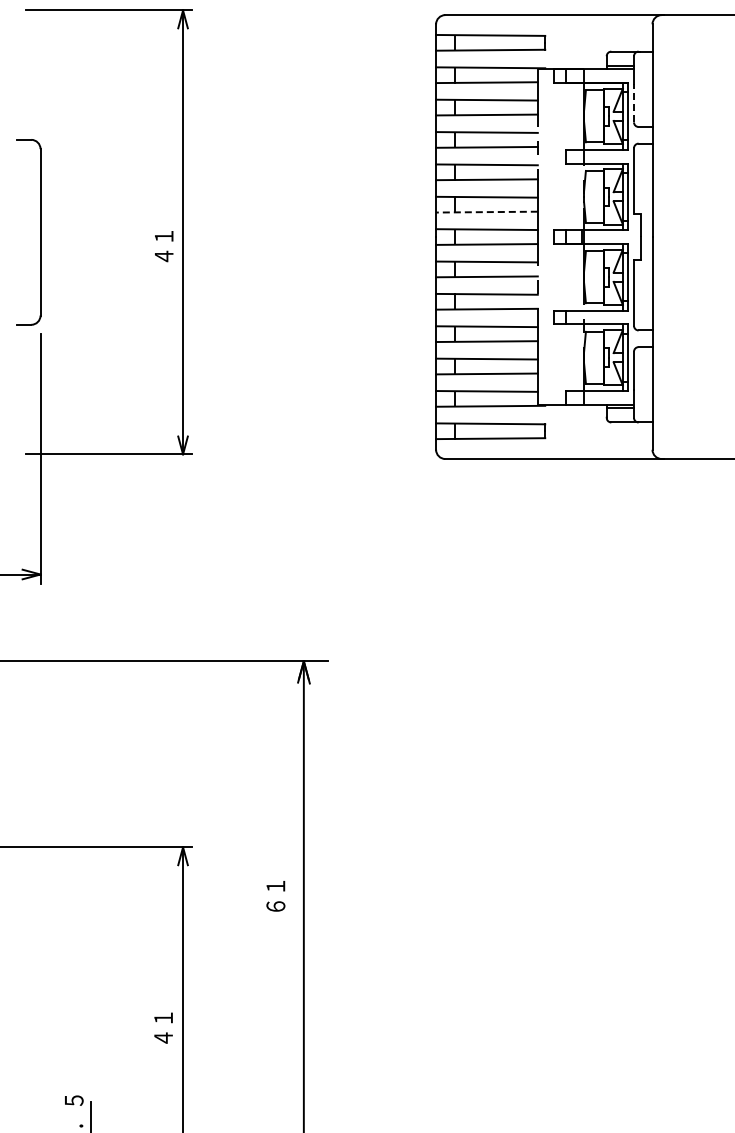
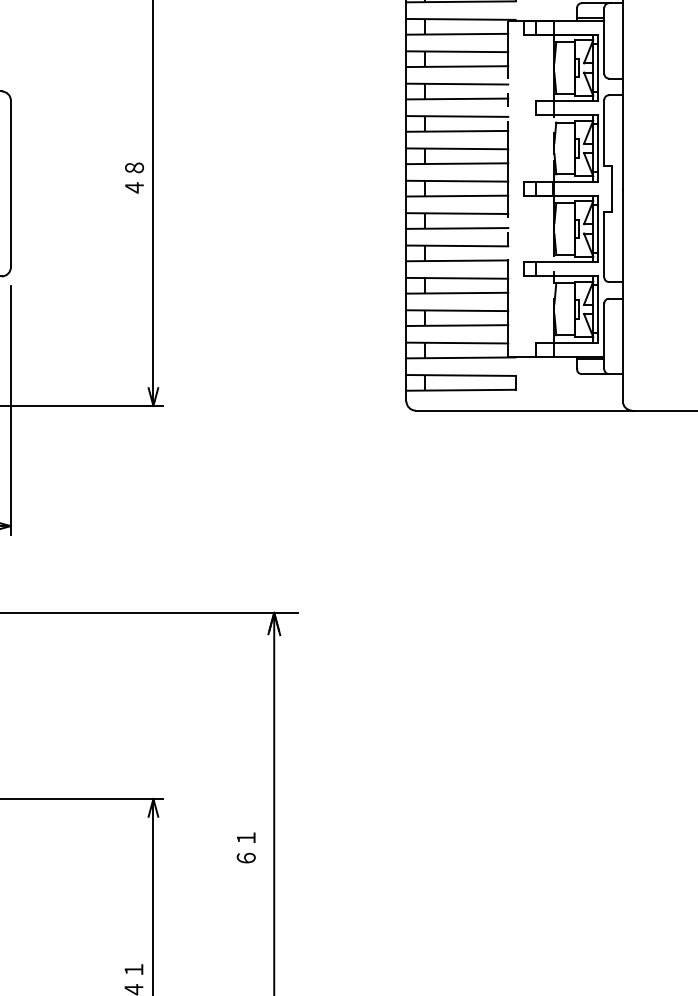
line: (634, 103) -> (604, 55), dashed -> solid
line: (486, 212) -> (456, 164), dashed -> solid
text: (163, 236) -> (133, 188), ４１ -> ４８

